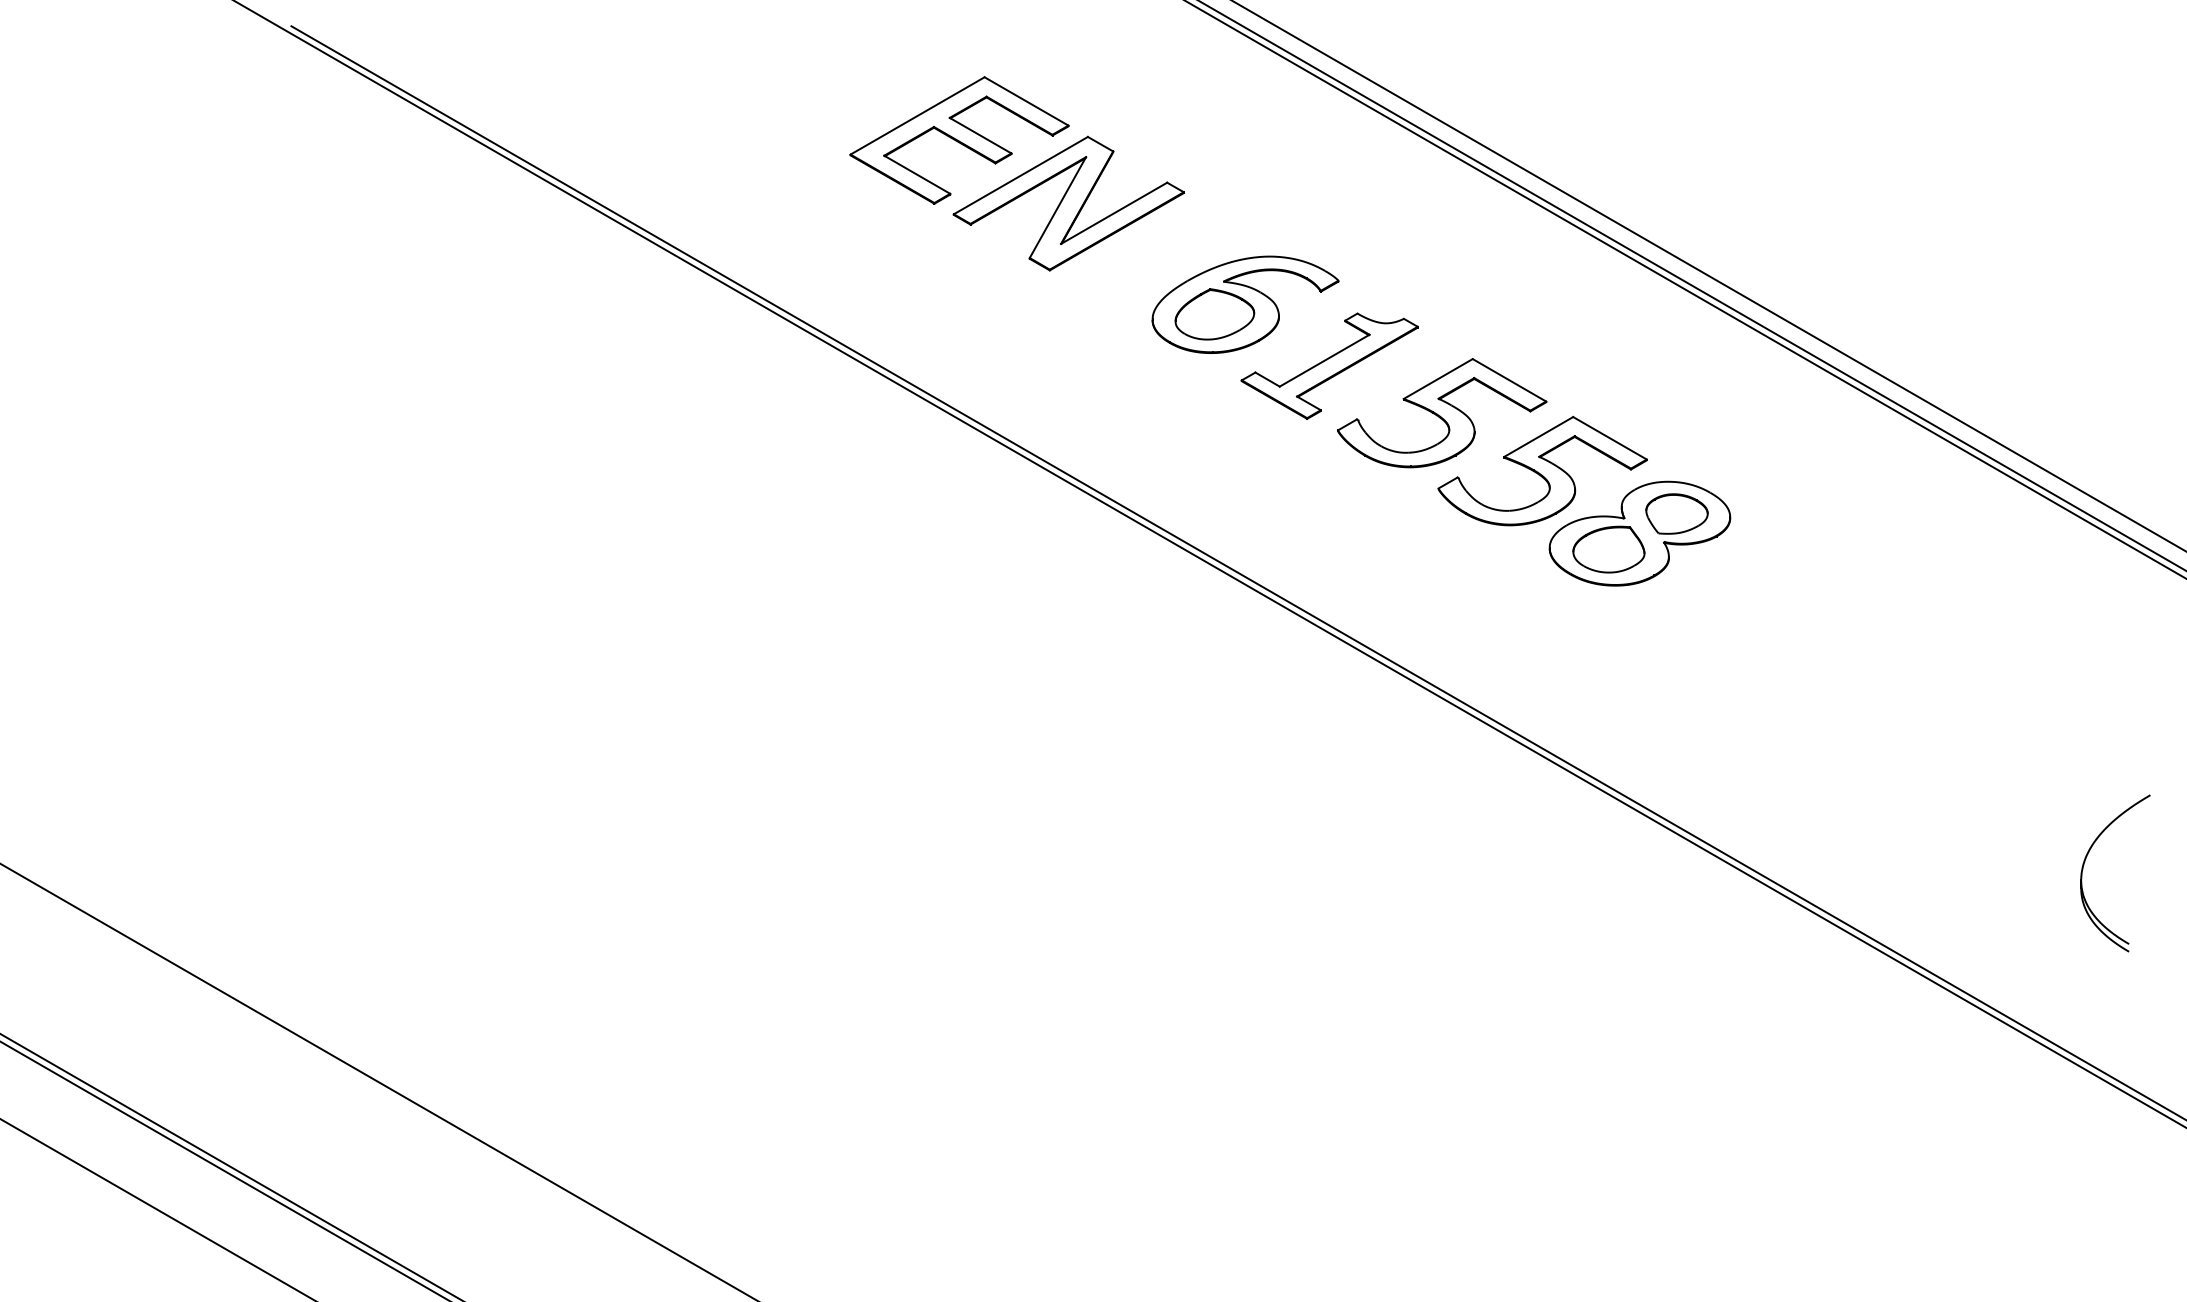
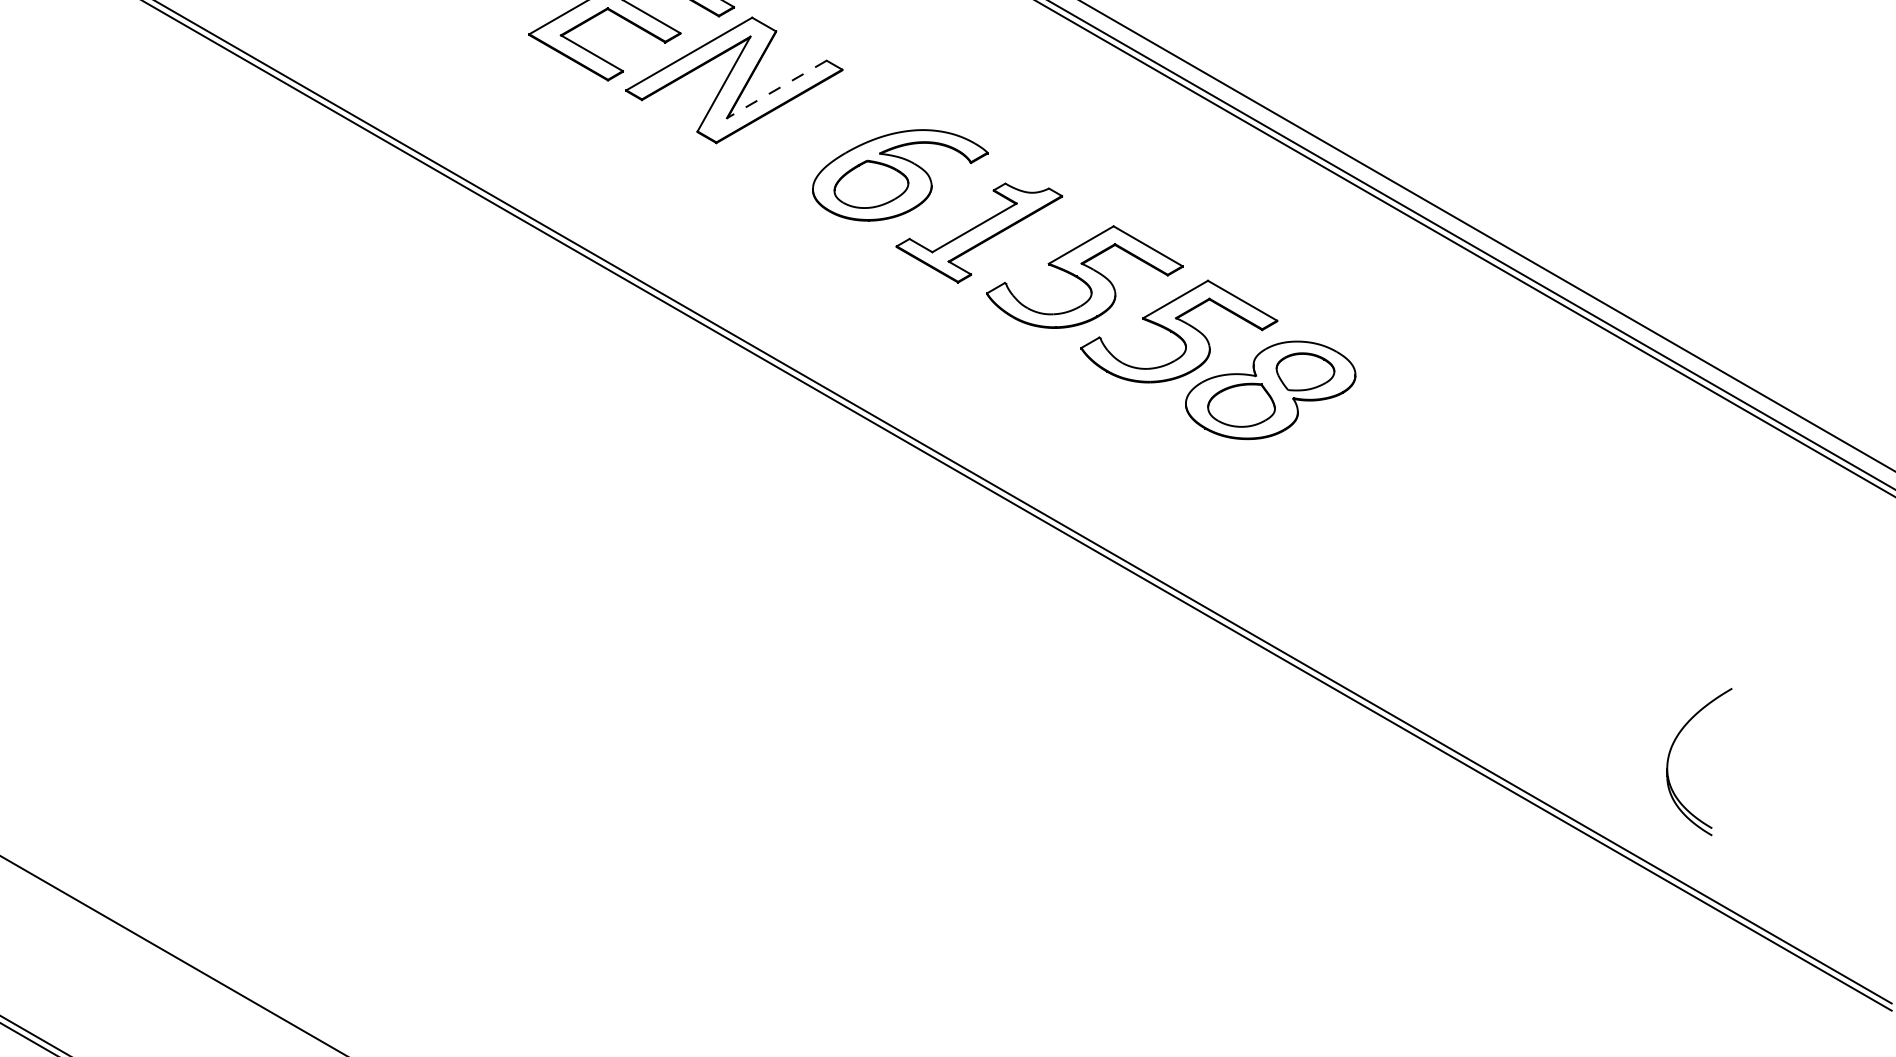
line: (1113, 213) -> (776, 89), solid -> dashed
part: (2084, 865) -> (1670, 754), moved

